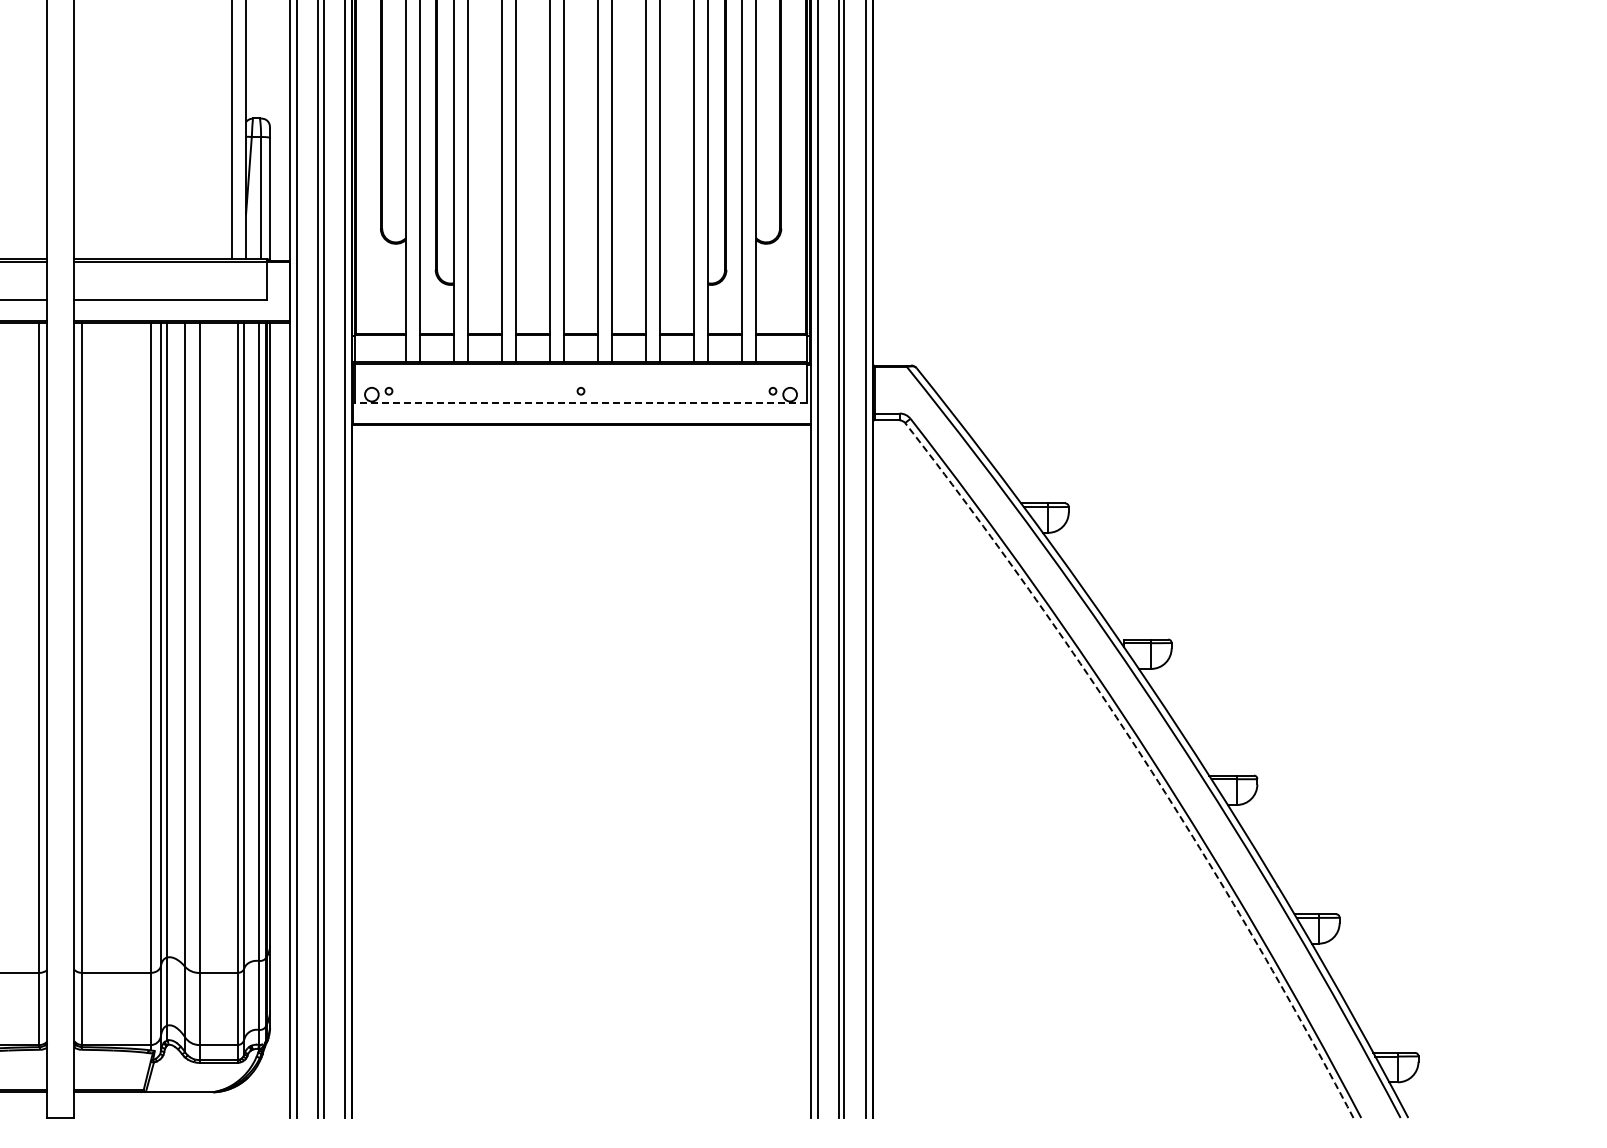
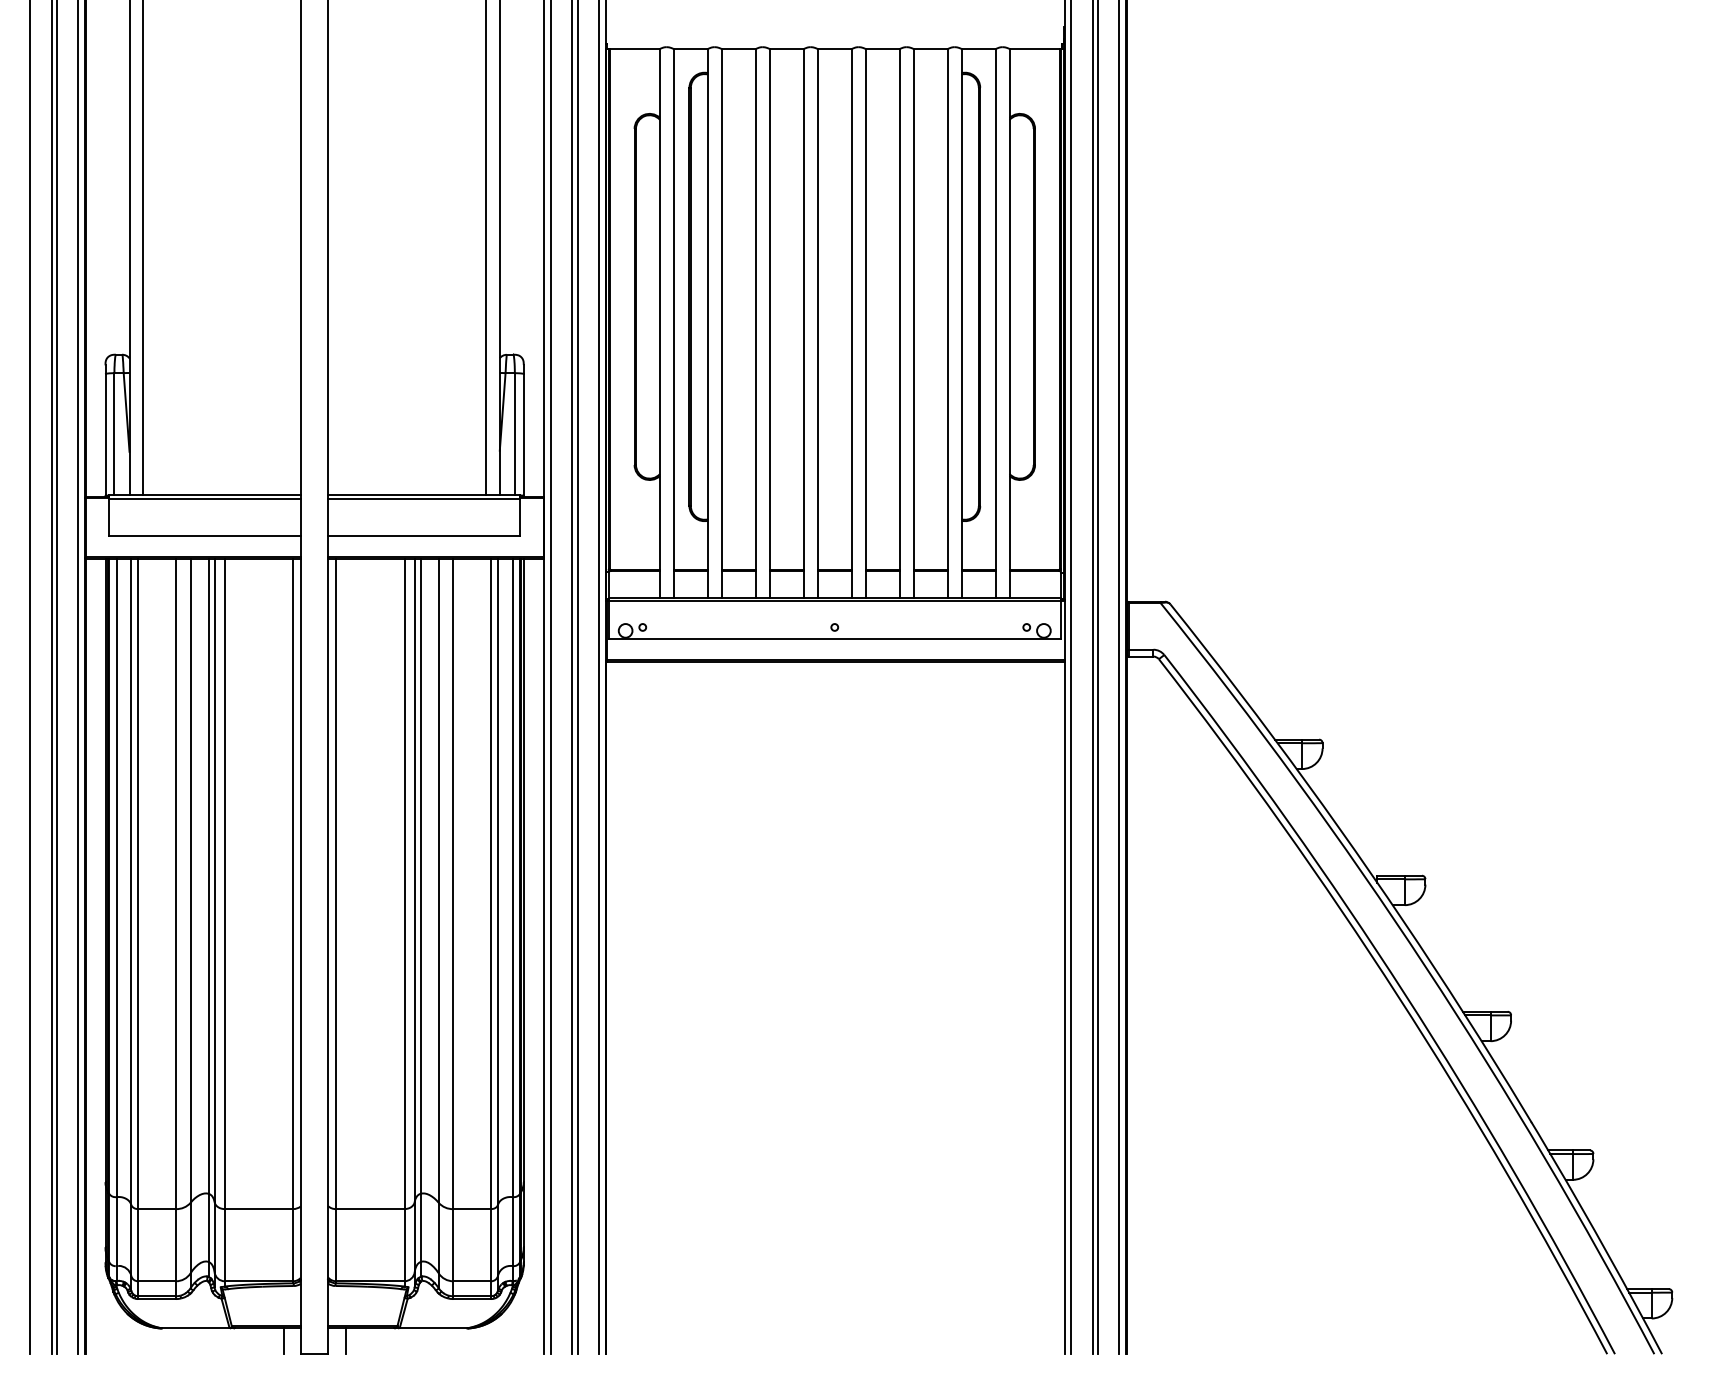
line: (580, 403) -> (834, 639), dashed -> solid
arc: (1144, 760) -> (1398, 996), dashed -> solid
line: (29, 1105) -> (283, 1341), added
line: (91, 1105) -> (345, 1341), added

